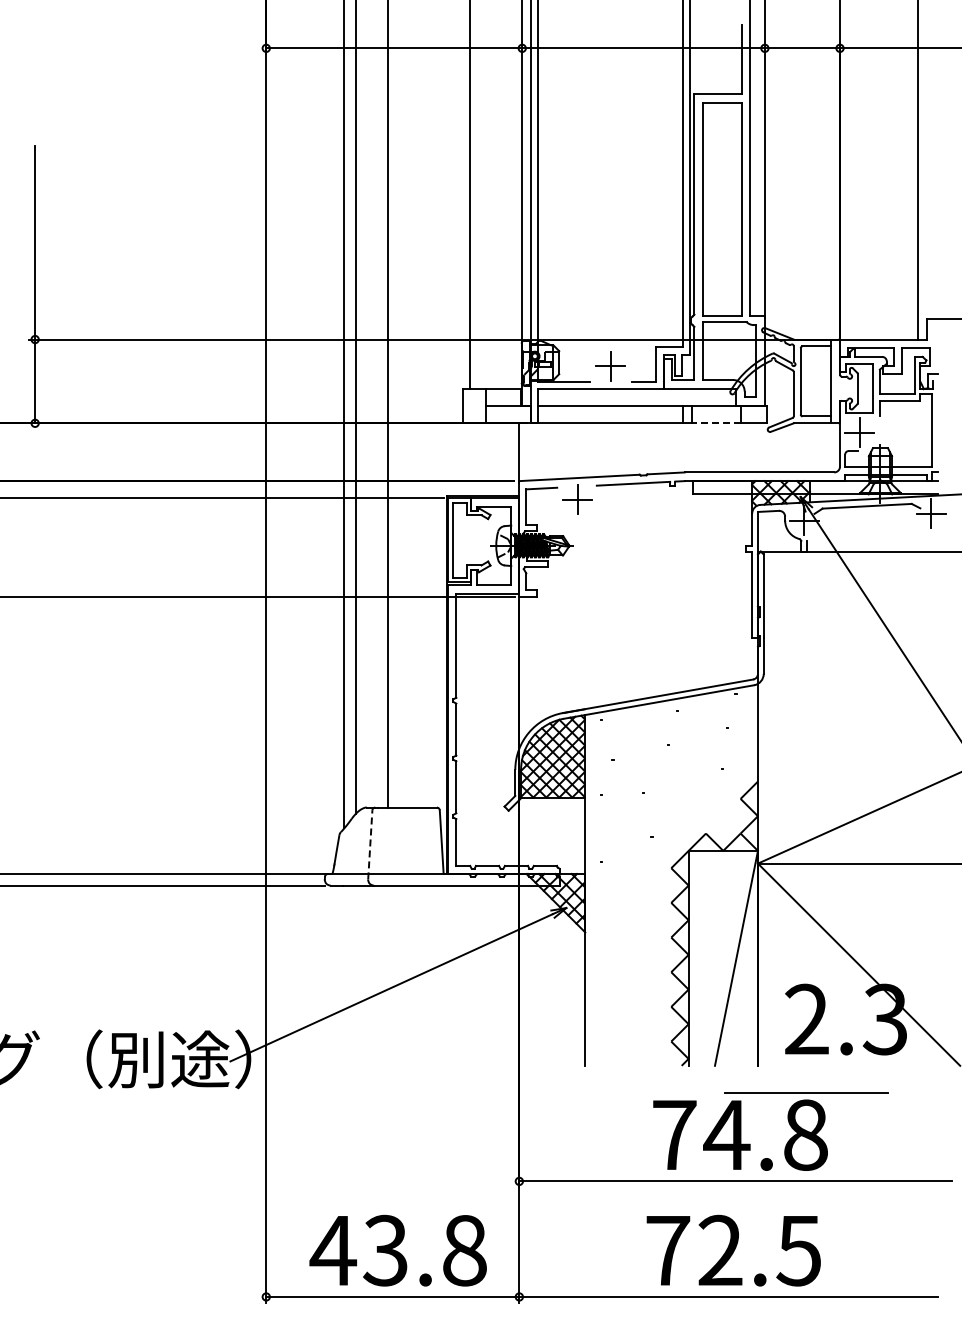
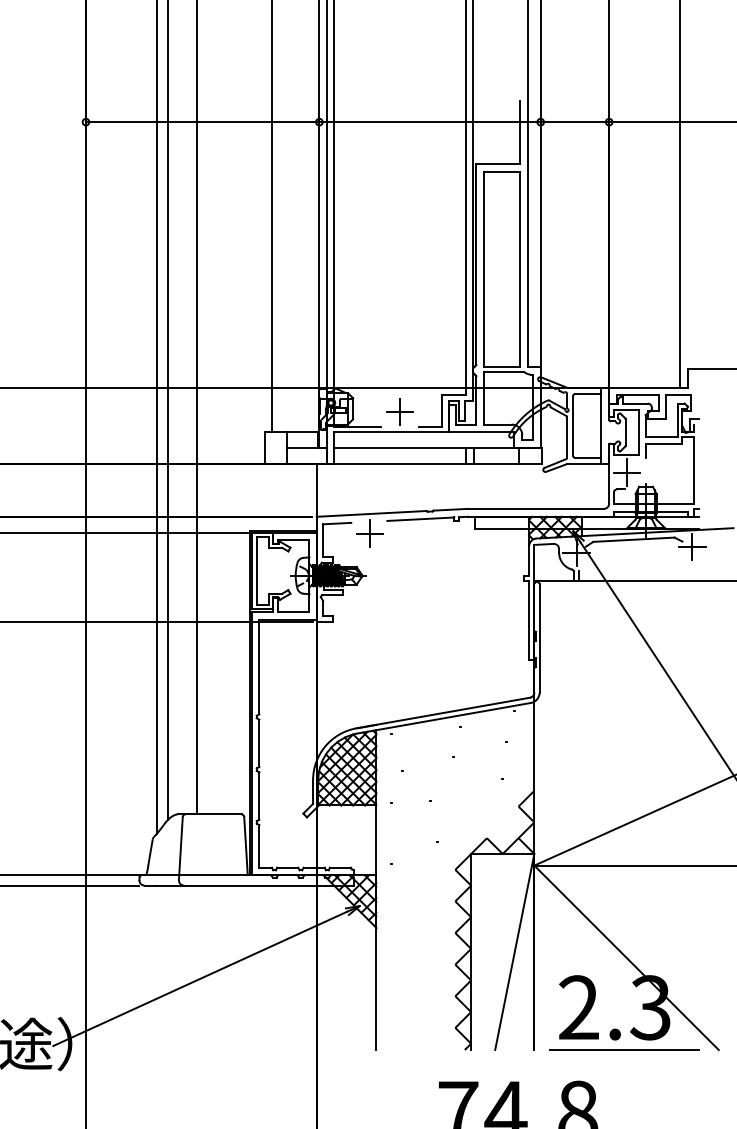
line: (716, 423) -> (496, 464), dashed -> solid
line: (370, 844) -> (181, 848), dashed -> solid
line: (806, 1092) -> (624, 1049), moved

